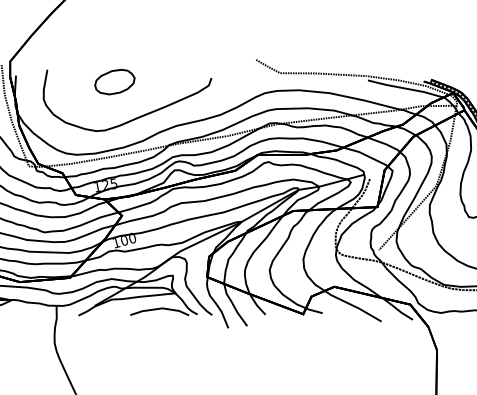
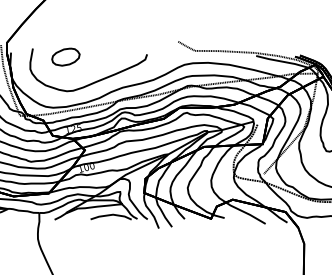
part: (114, 81) -> (65, 56), moved

